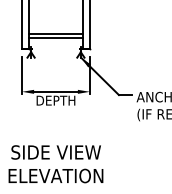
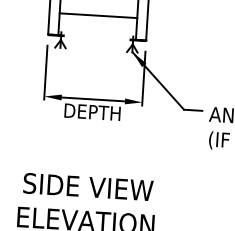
line: (55, 37) -> (97, 20), removed

